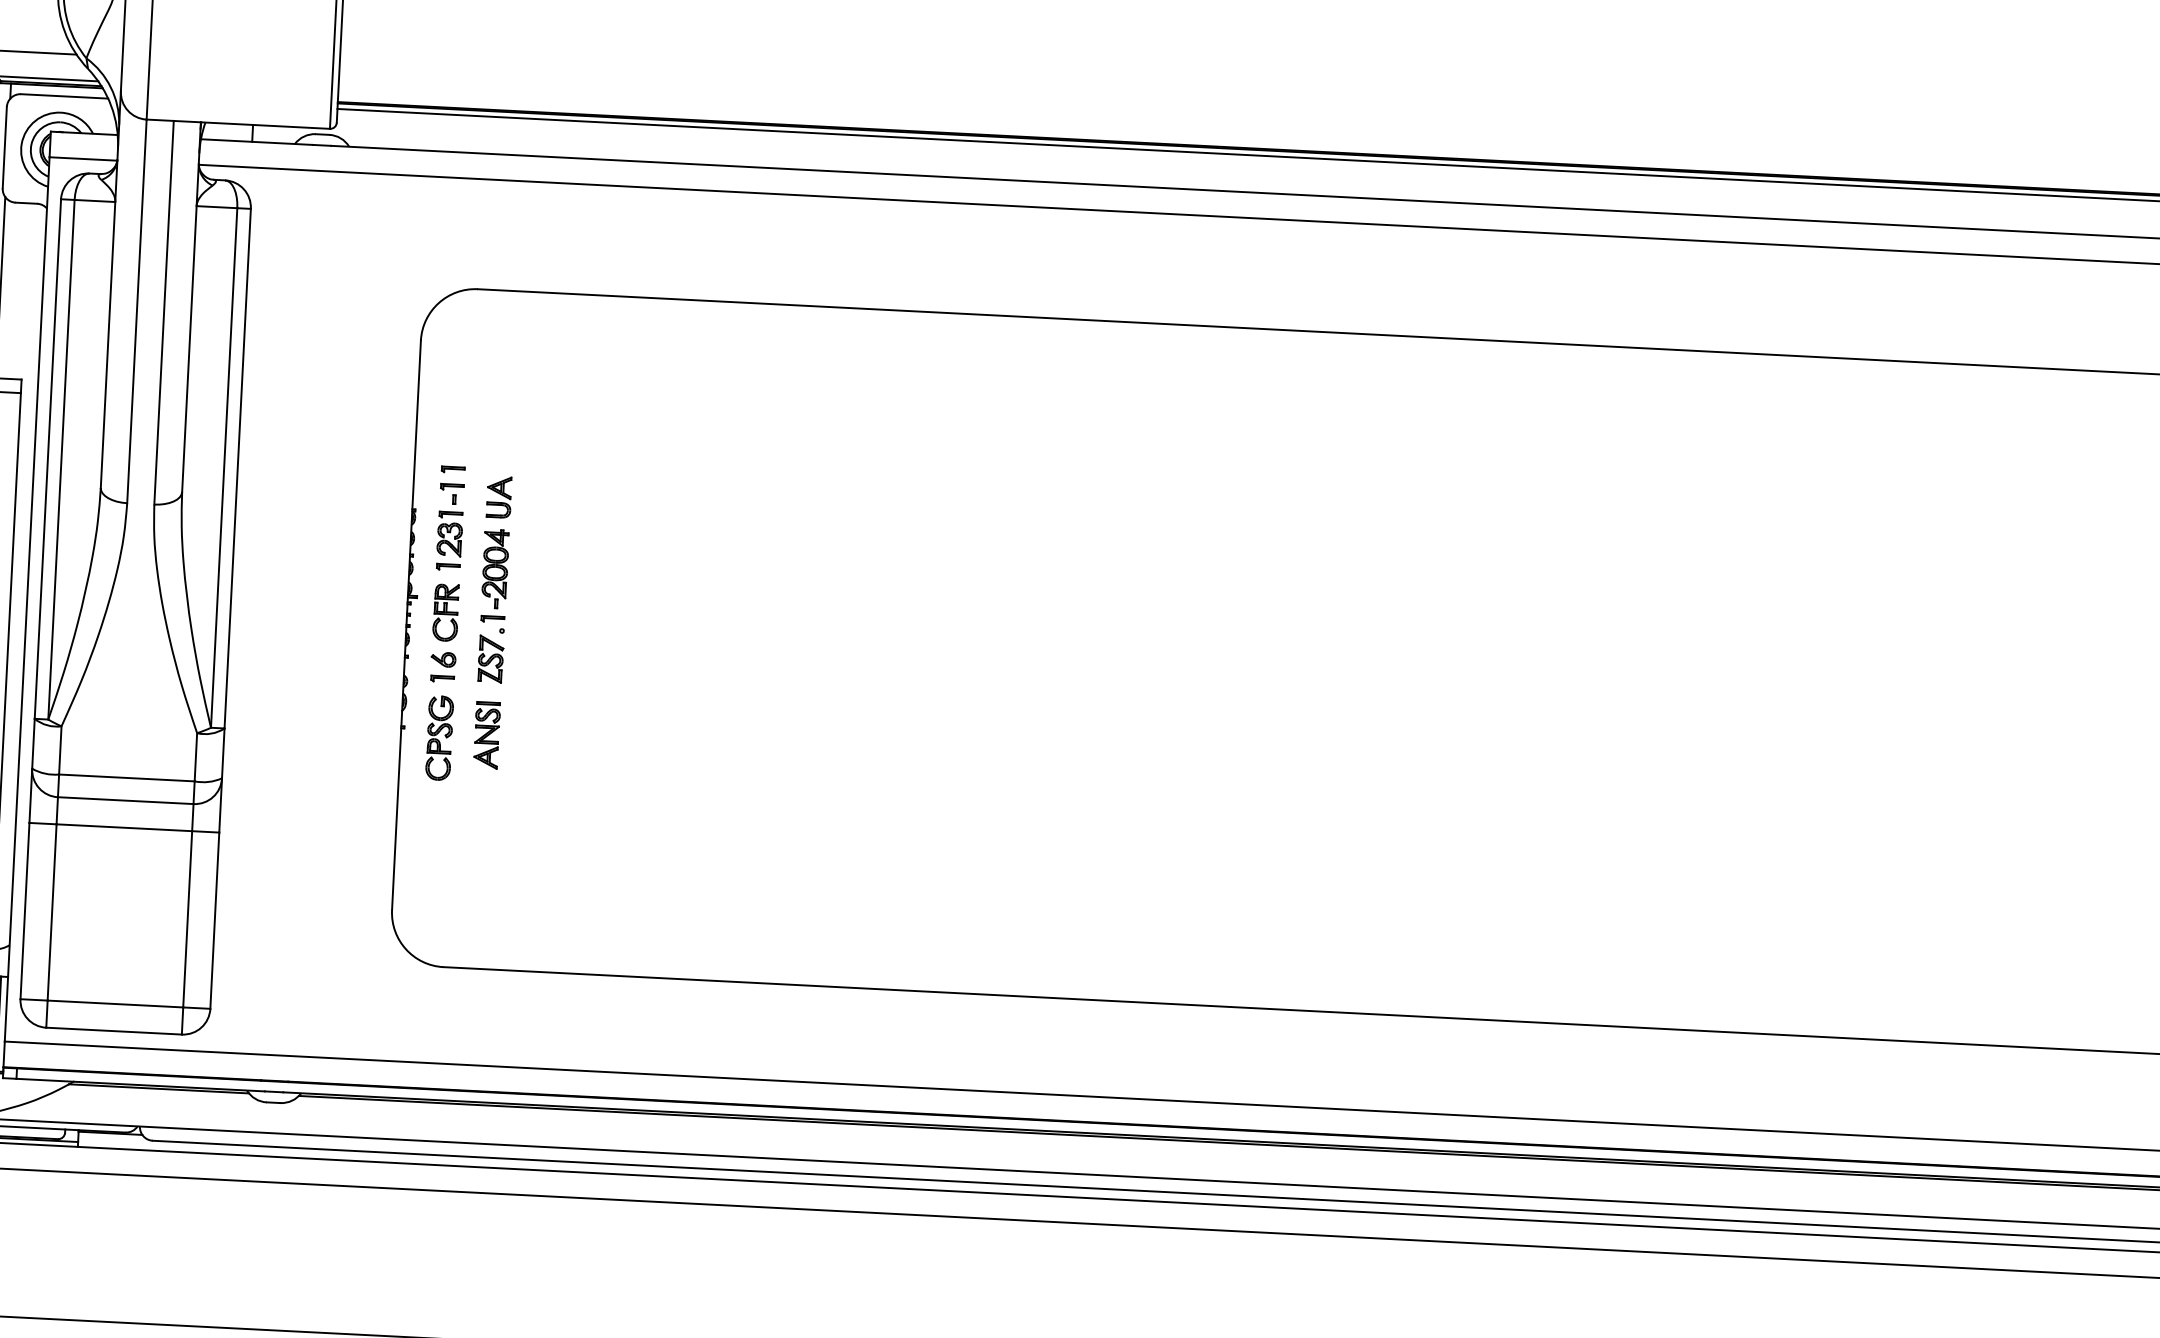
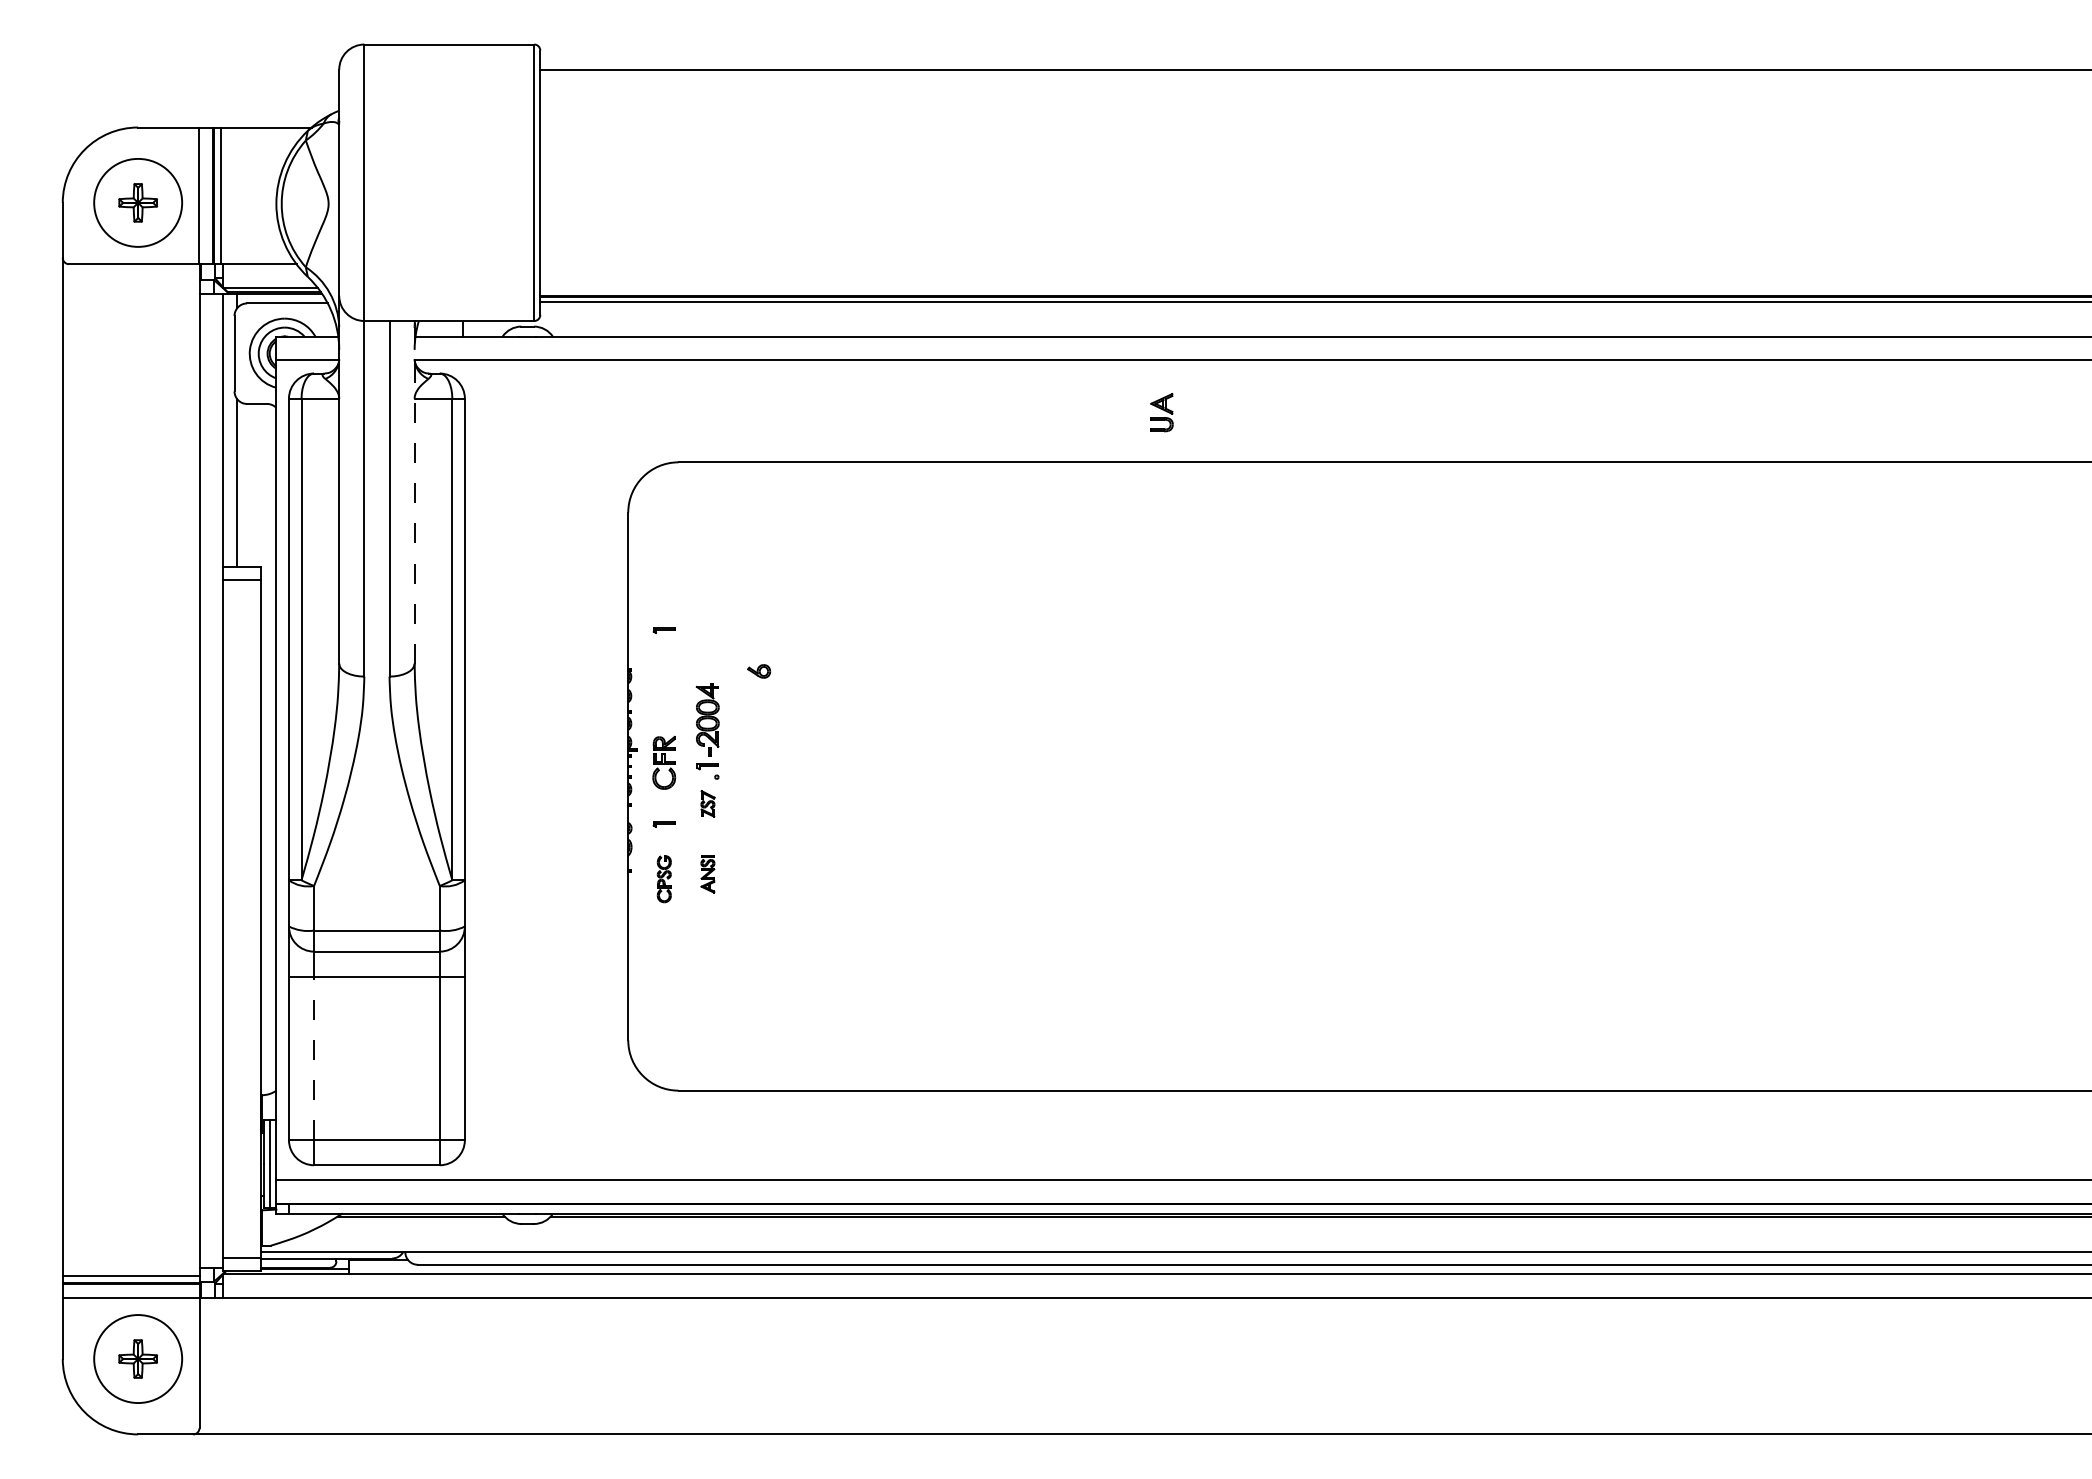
line: (191, 306) -> (414, 491), solid -> dashed
part: (498, 497) -> (1161, 412), moved
part: (450, 527) -> (664, 683), removed
part: (490, 658) -> (707, 803), size x0.6
part: (443, 659) -> (759, 671), moved
part: (486, 735) -> (707, 874), size x0.6
part: (440, 737) -> (664, 878), size x0.6
line: (52, 912) -> (314, 1058), solid -> dashed

